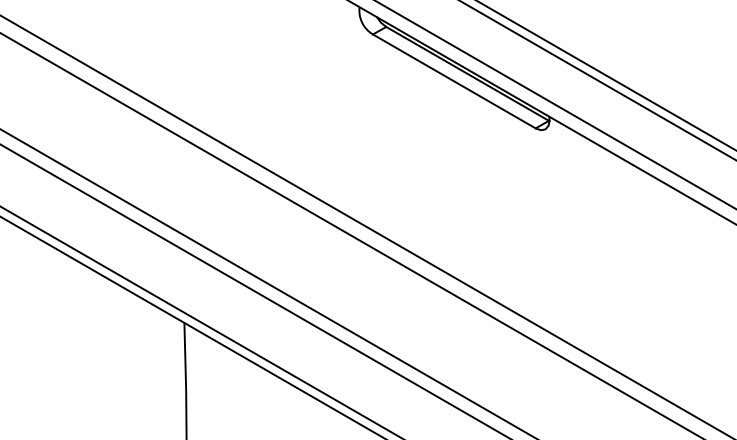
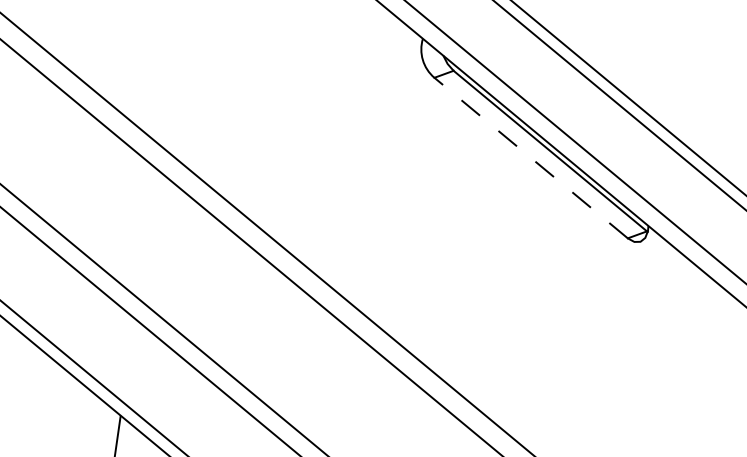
line: (454, 81) -> (531, 158), solid -> dashed

